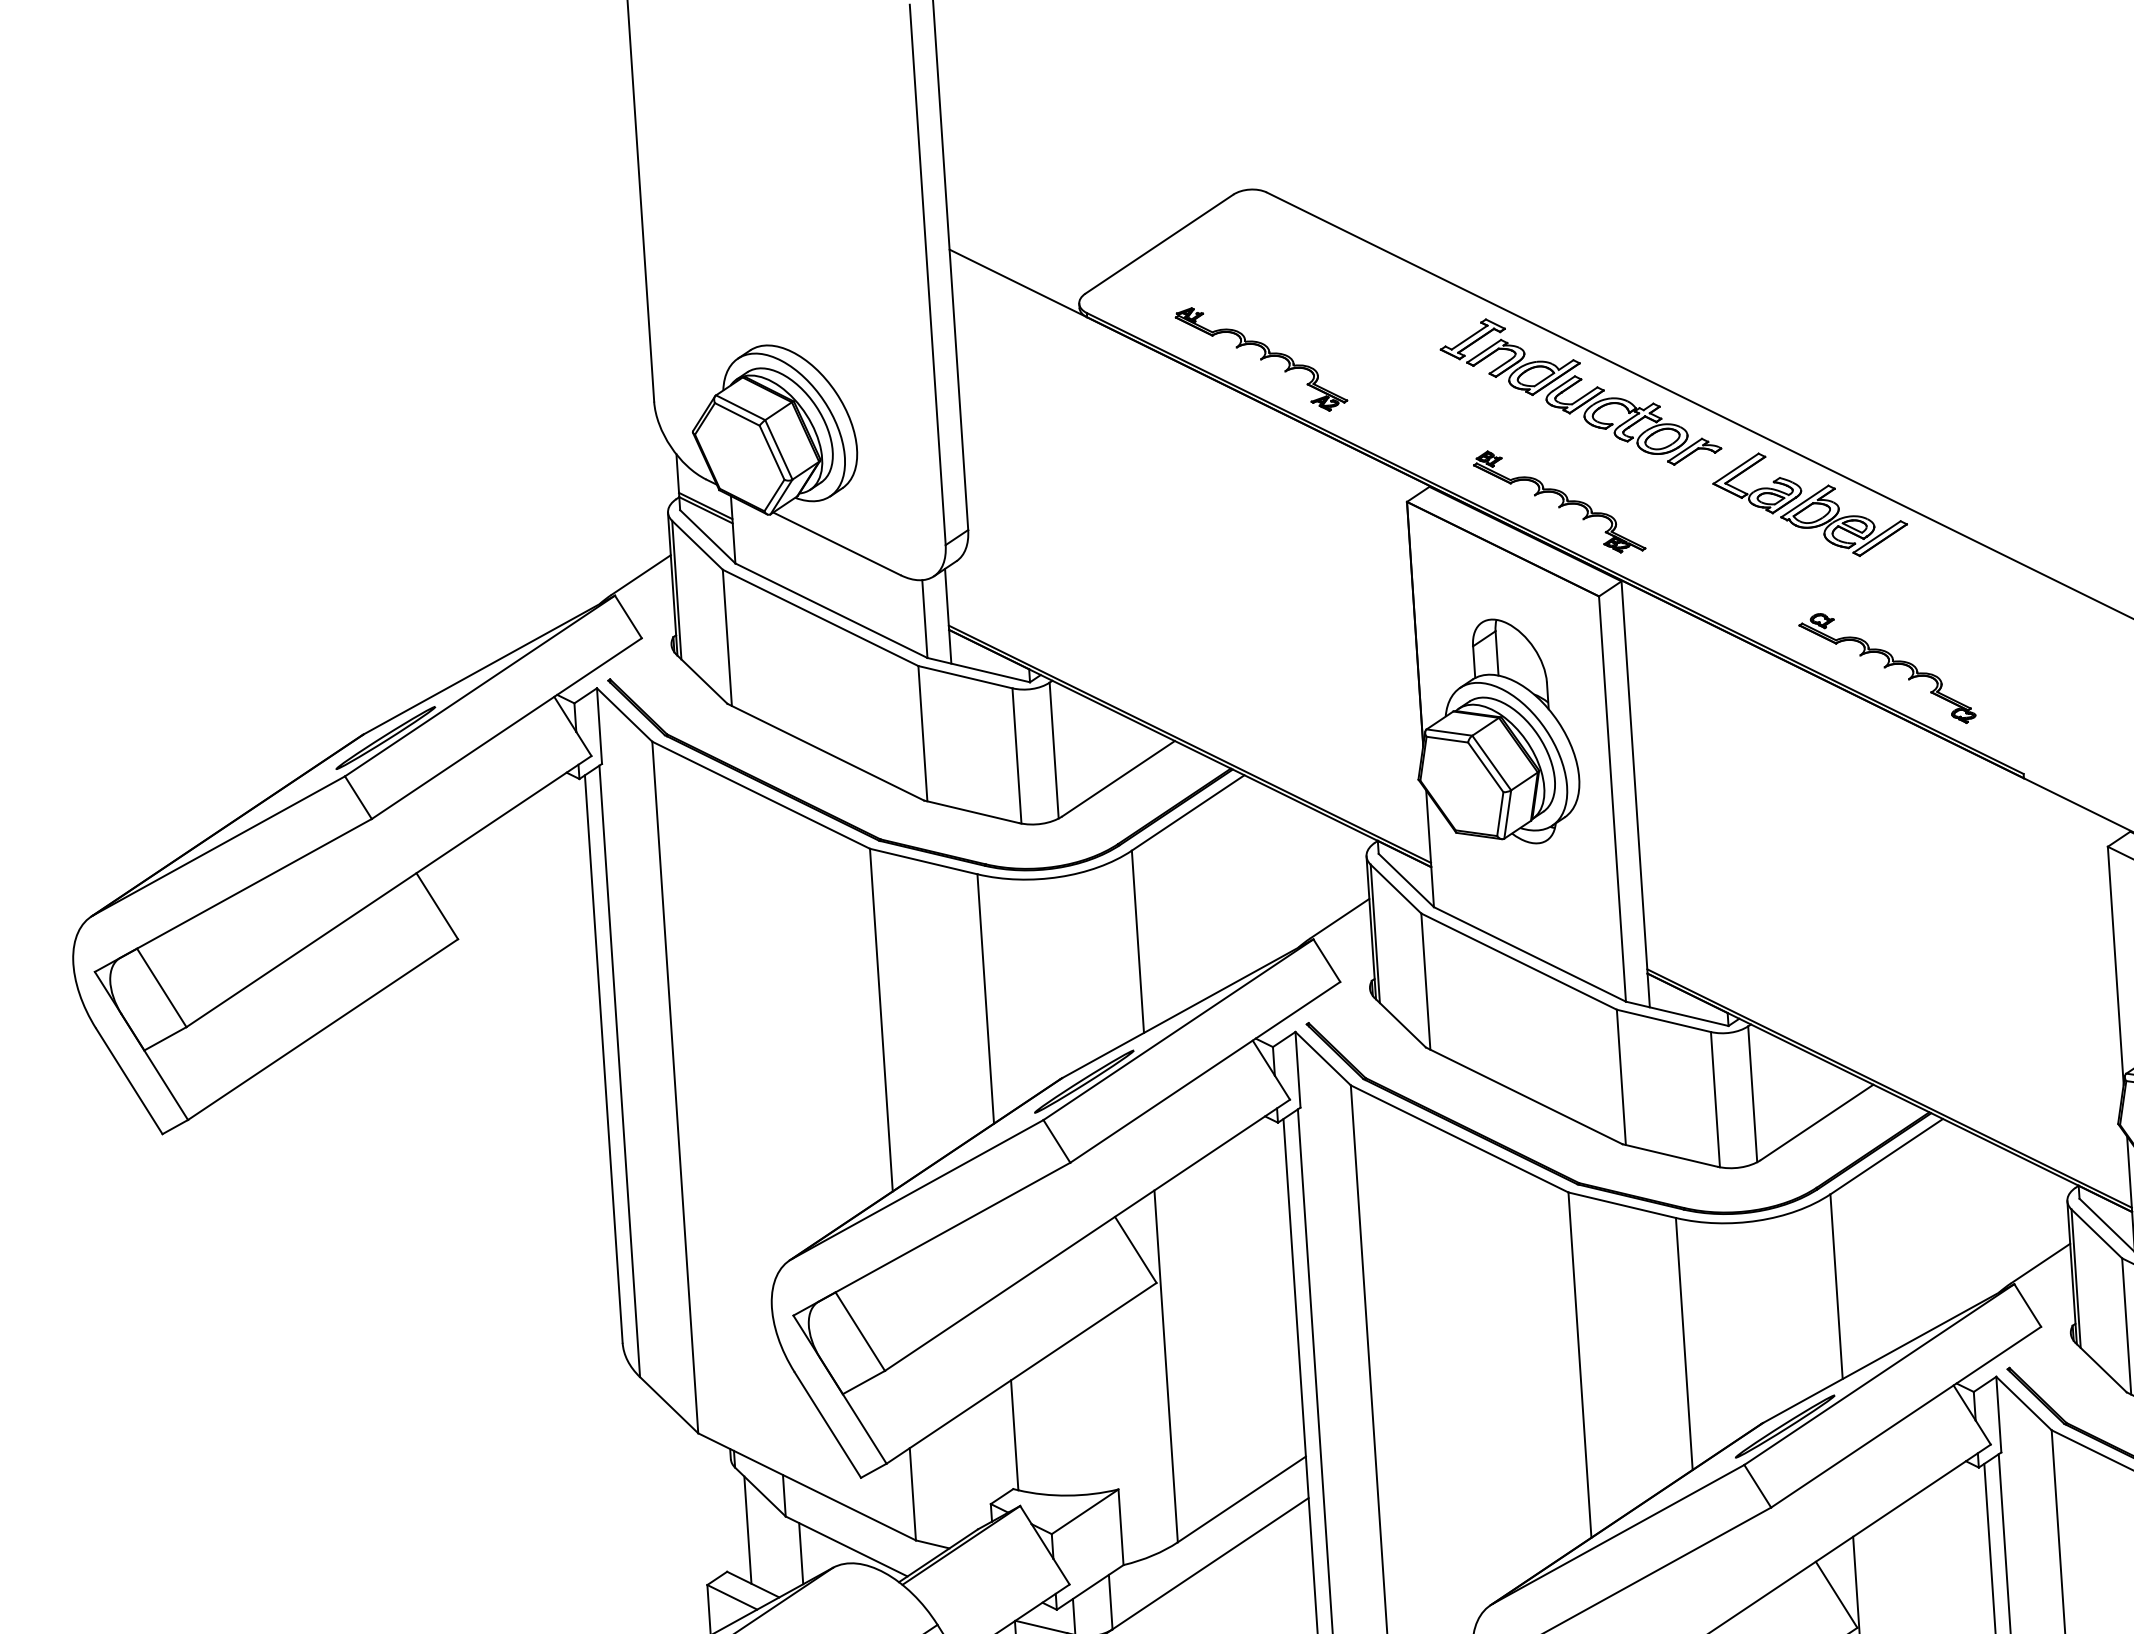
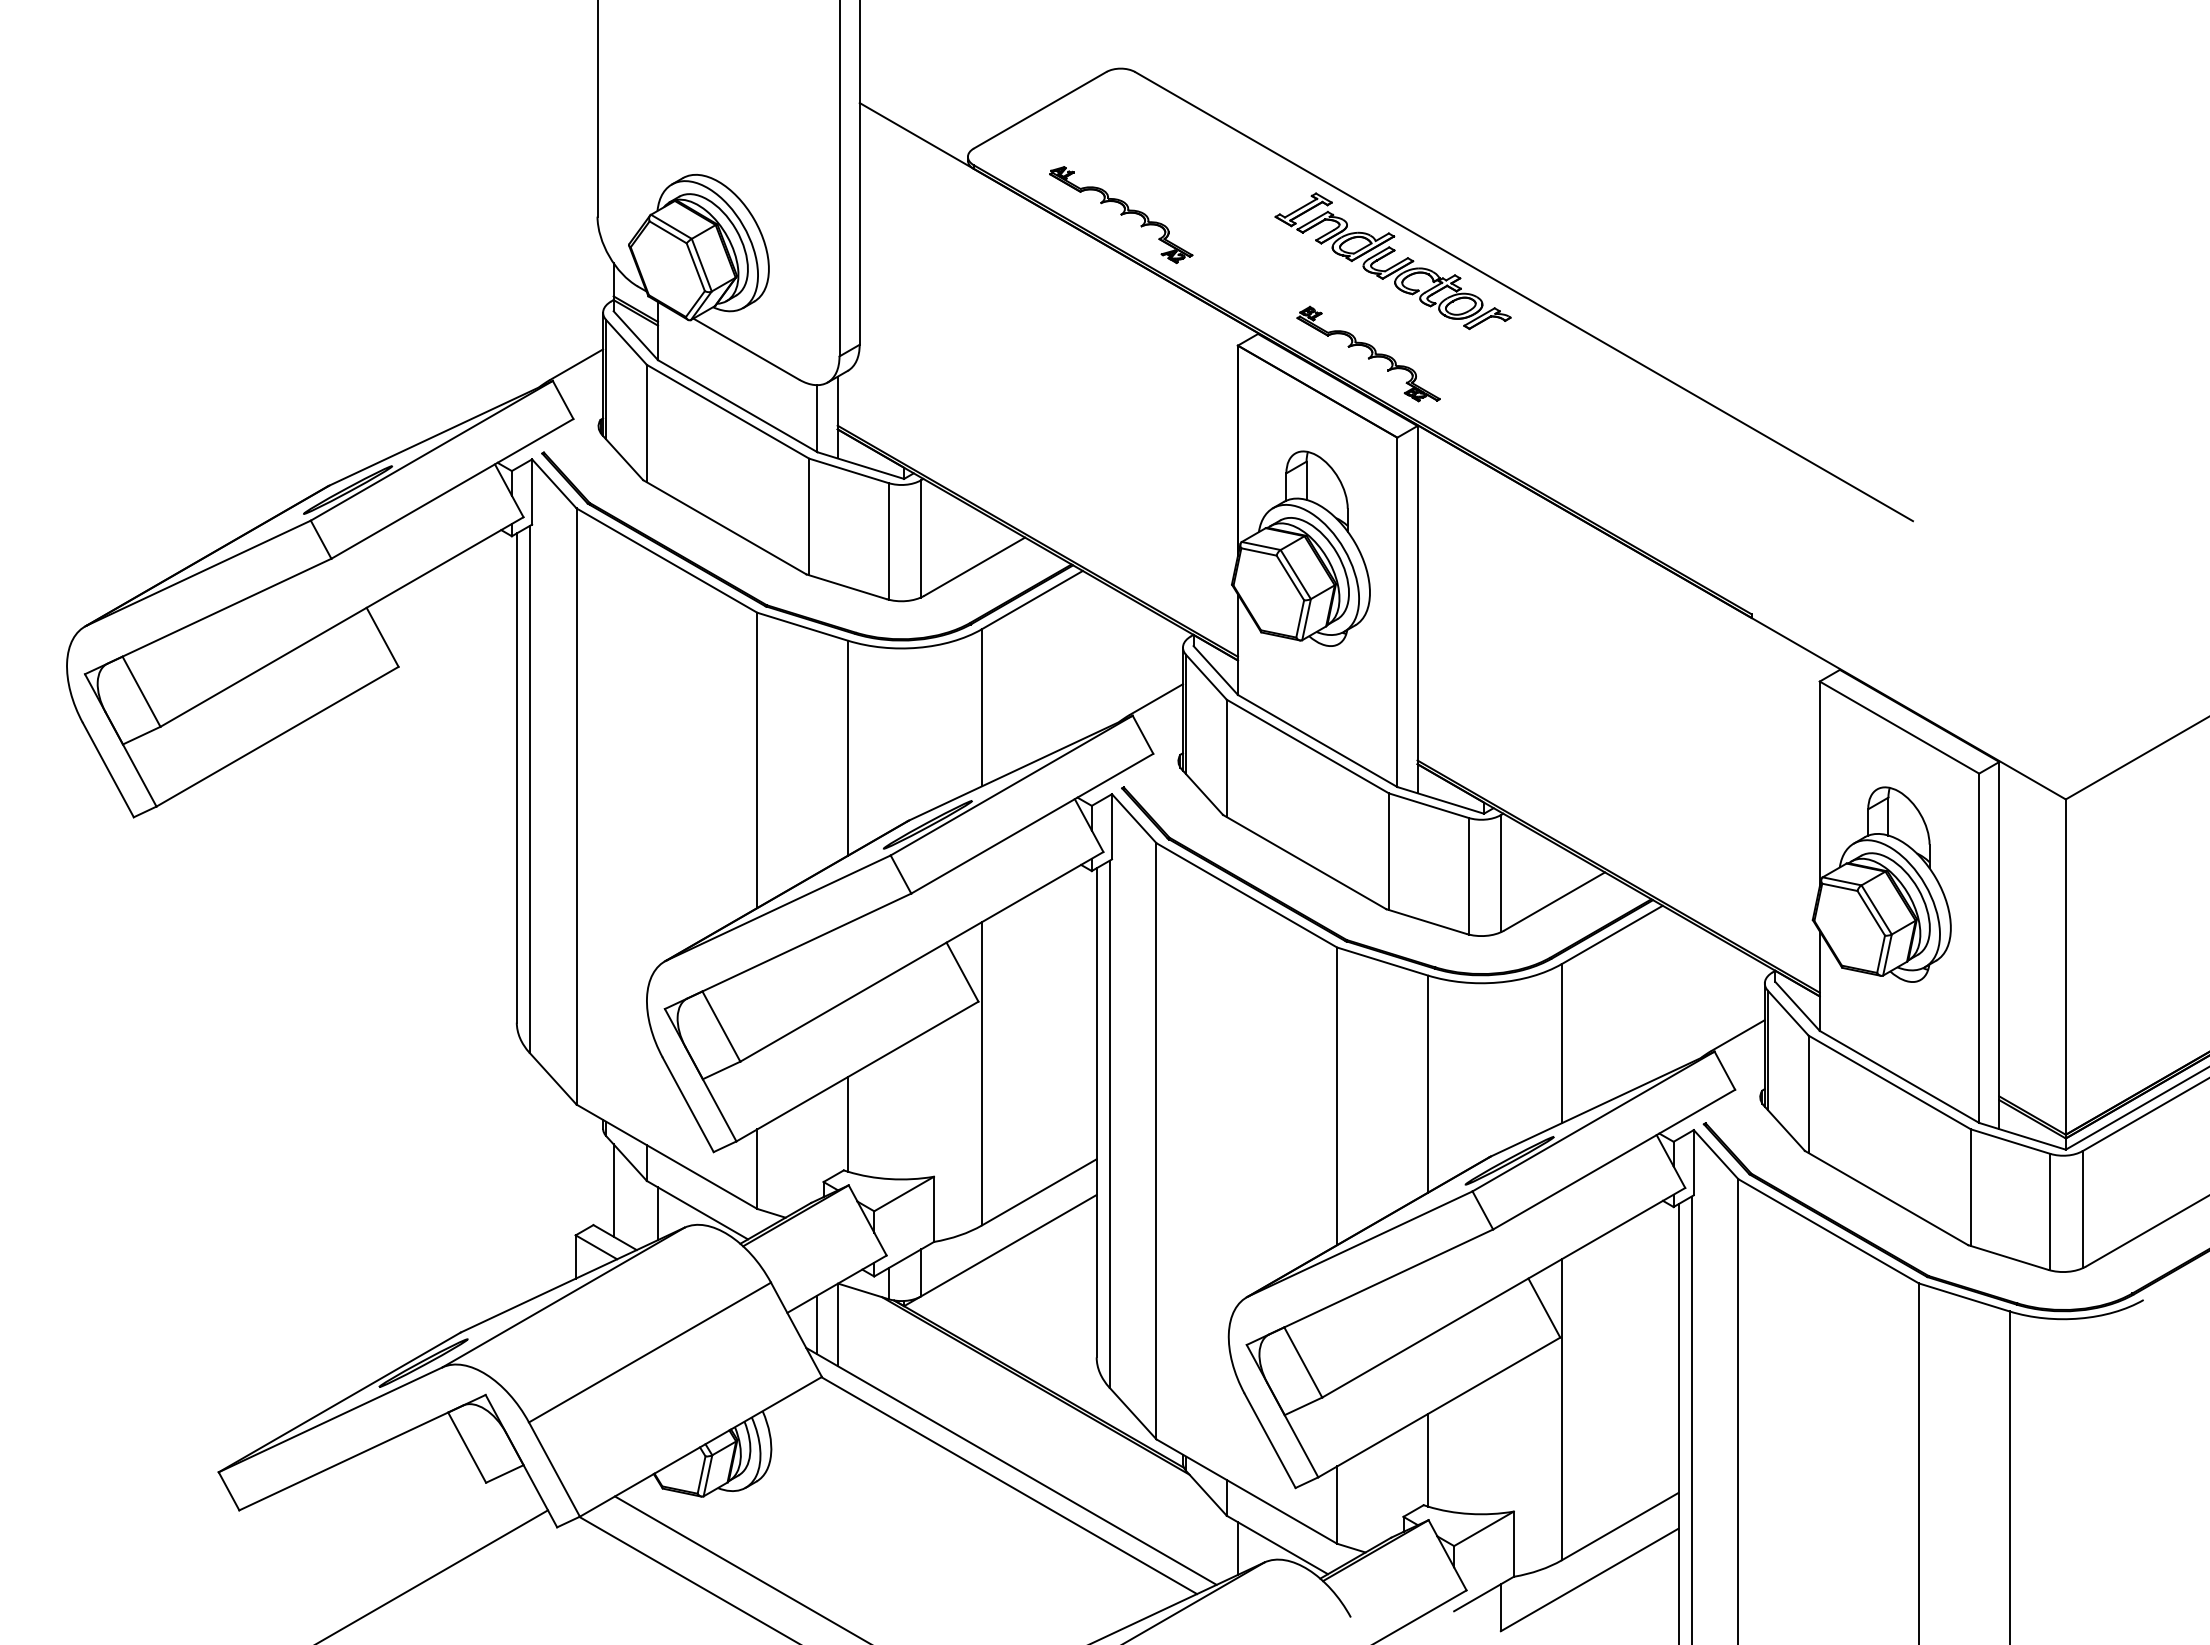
part: (1809, 504) -> (1583, 370), removed
part: (1887, 669) -> (1640, 516), removed

